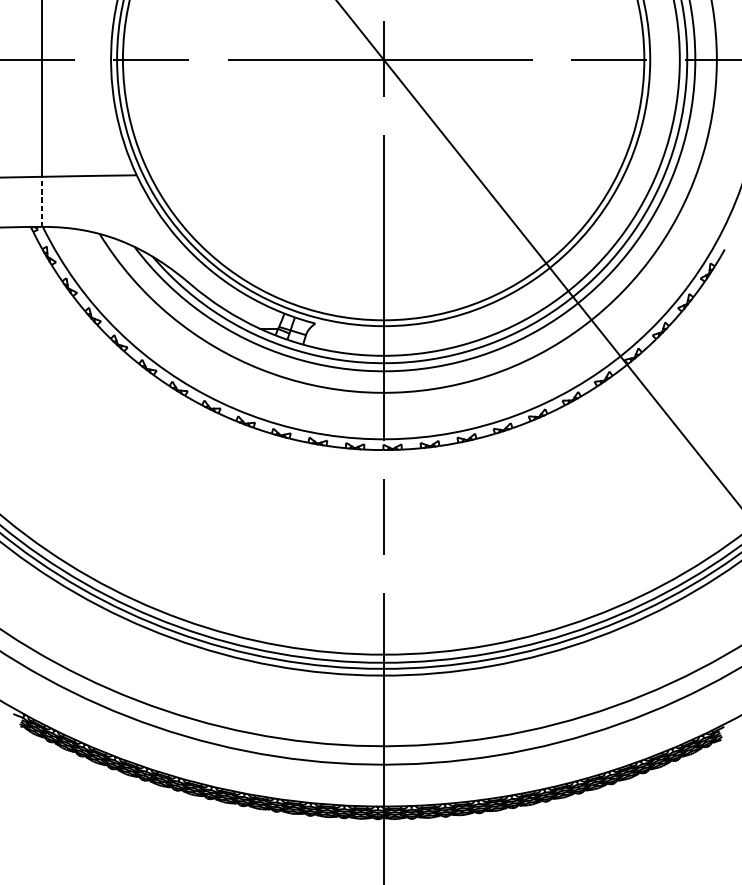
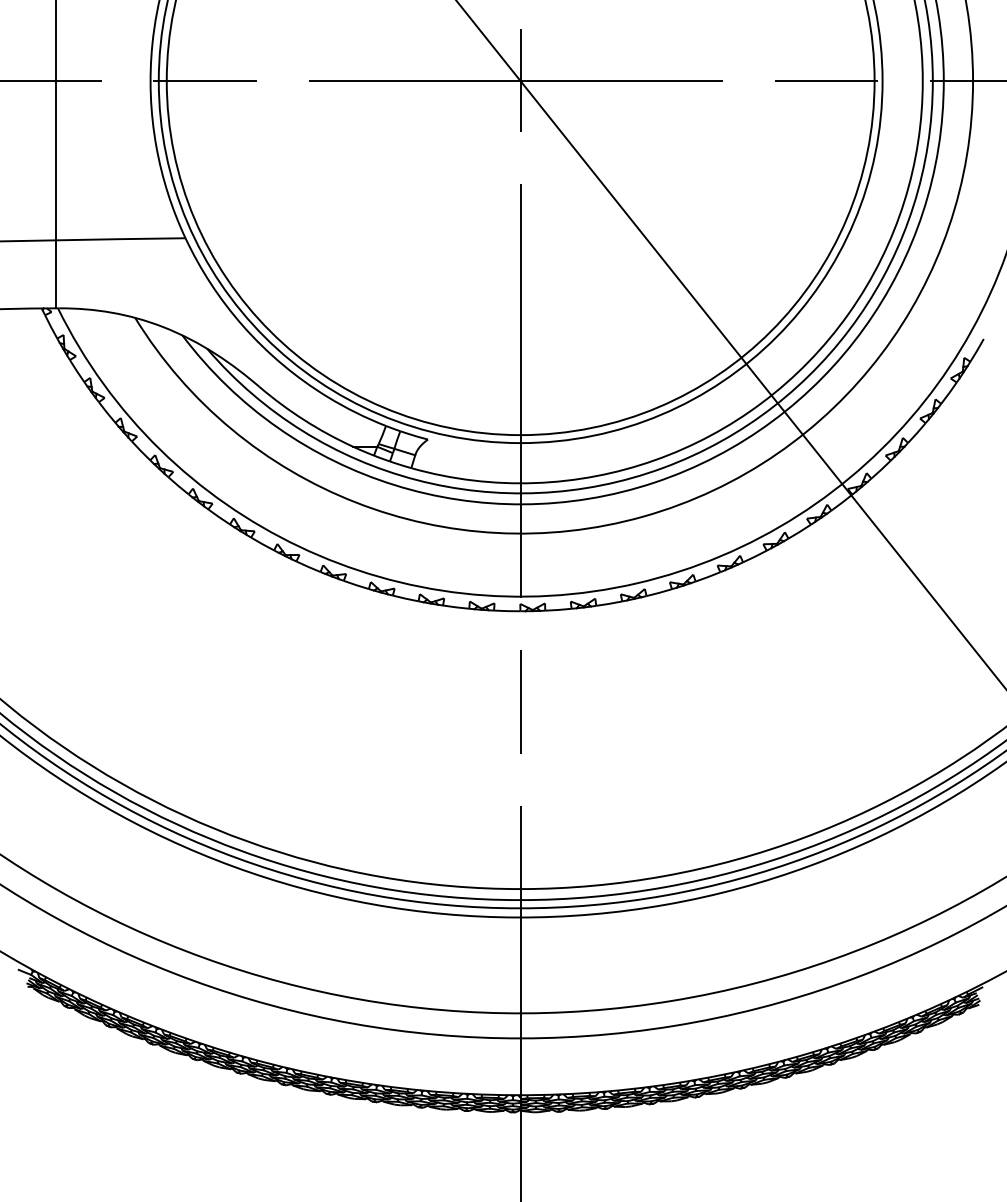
line: (41, 202) -> (56, 274), dashed -> solid

